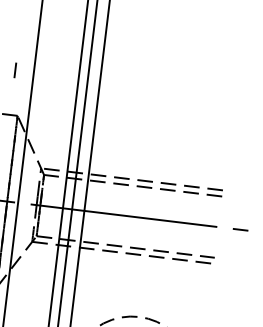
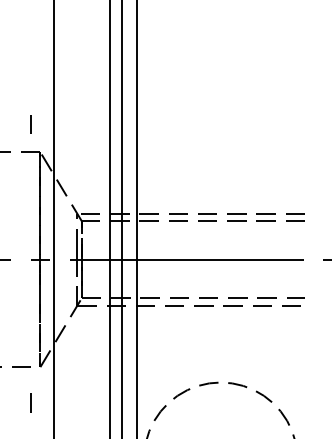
line: (15, 70) -> (30, 124), moved

